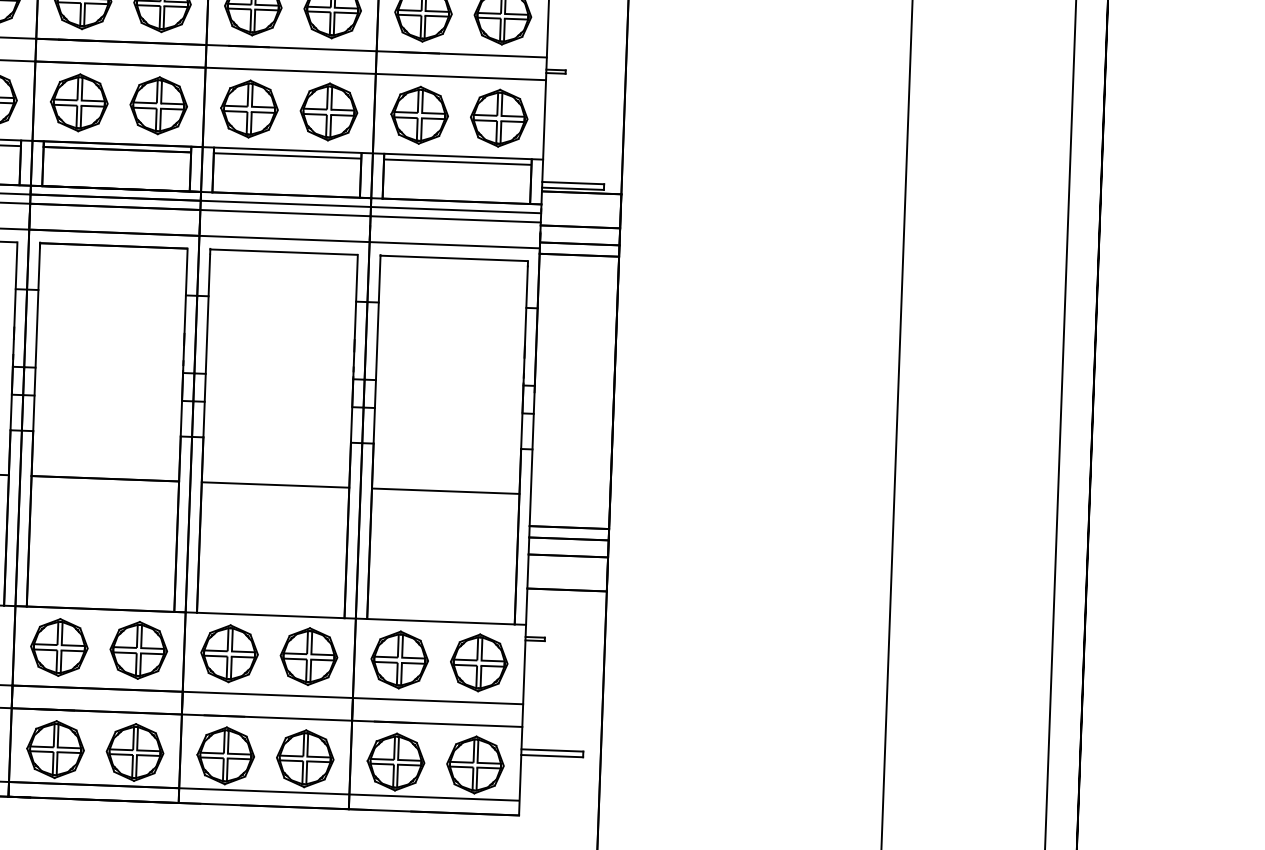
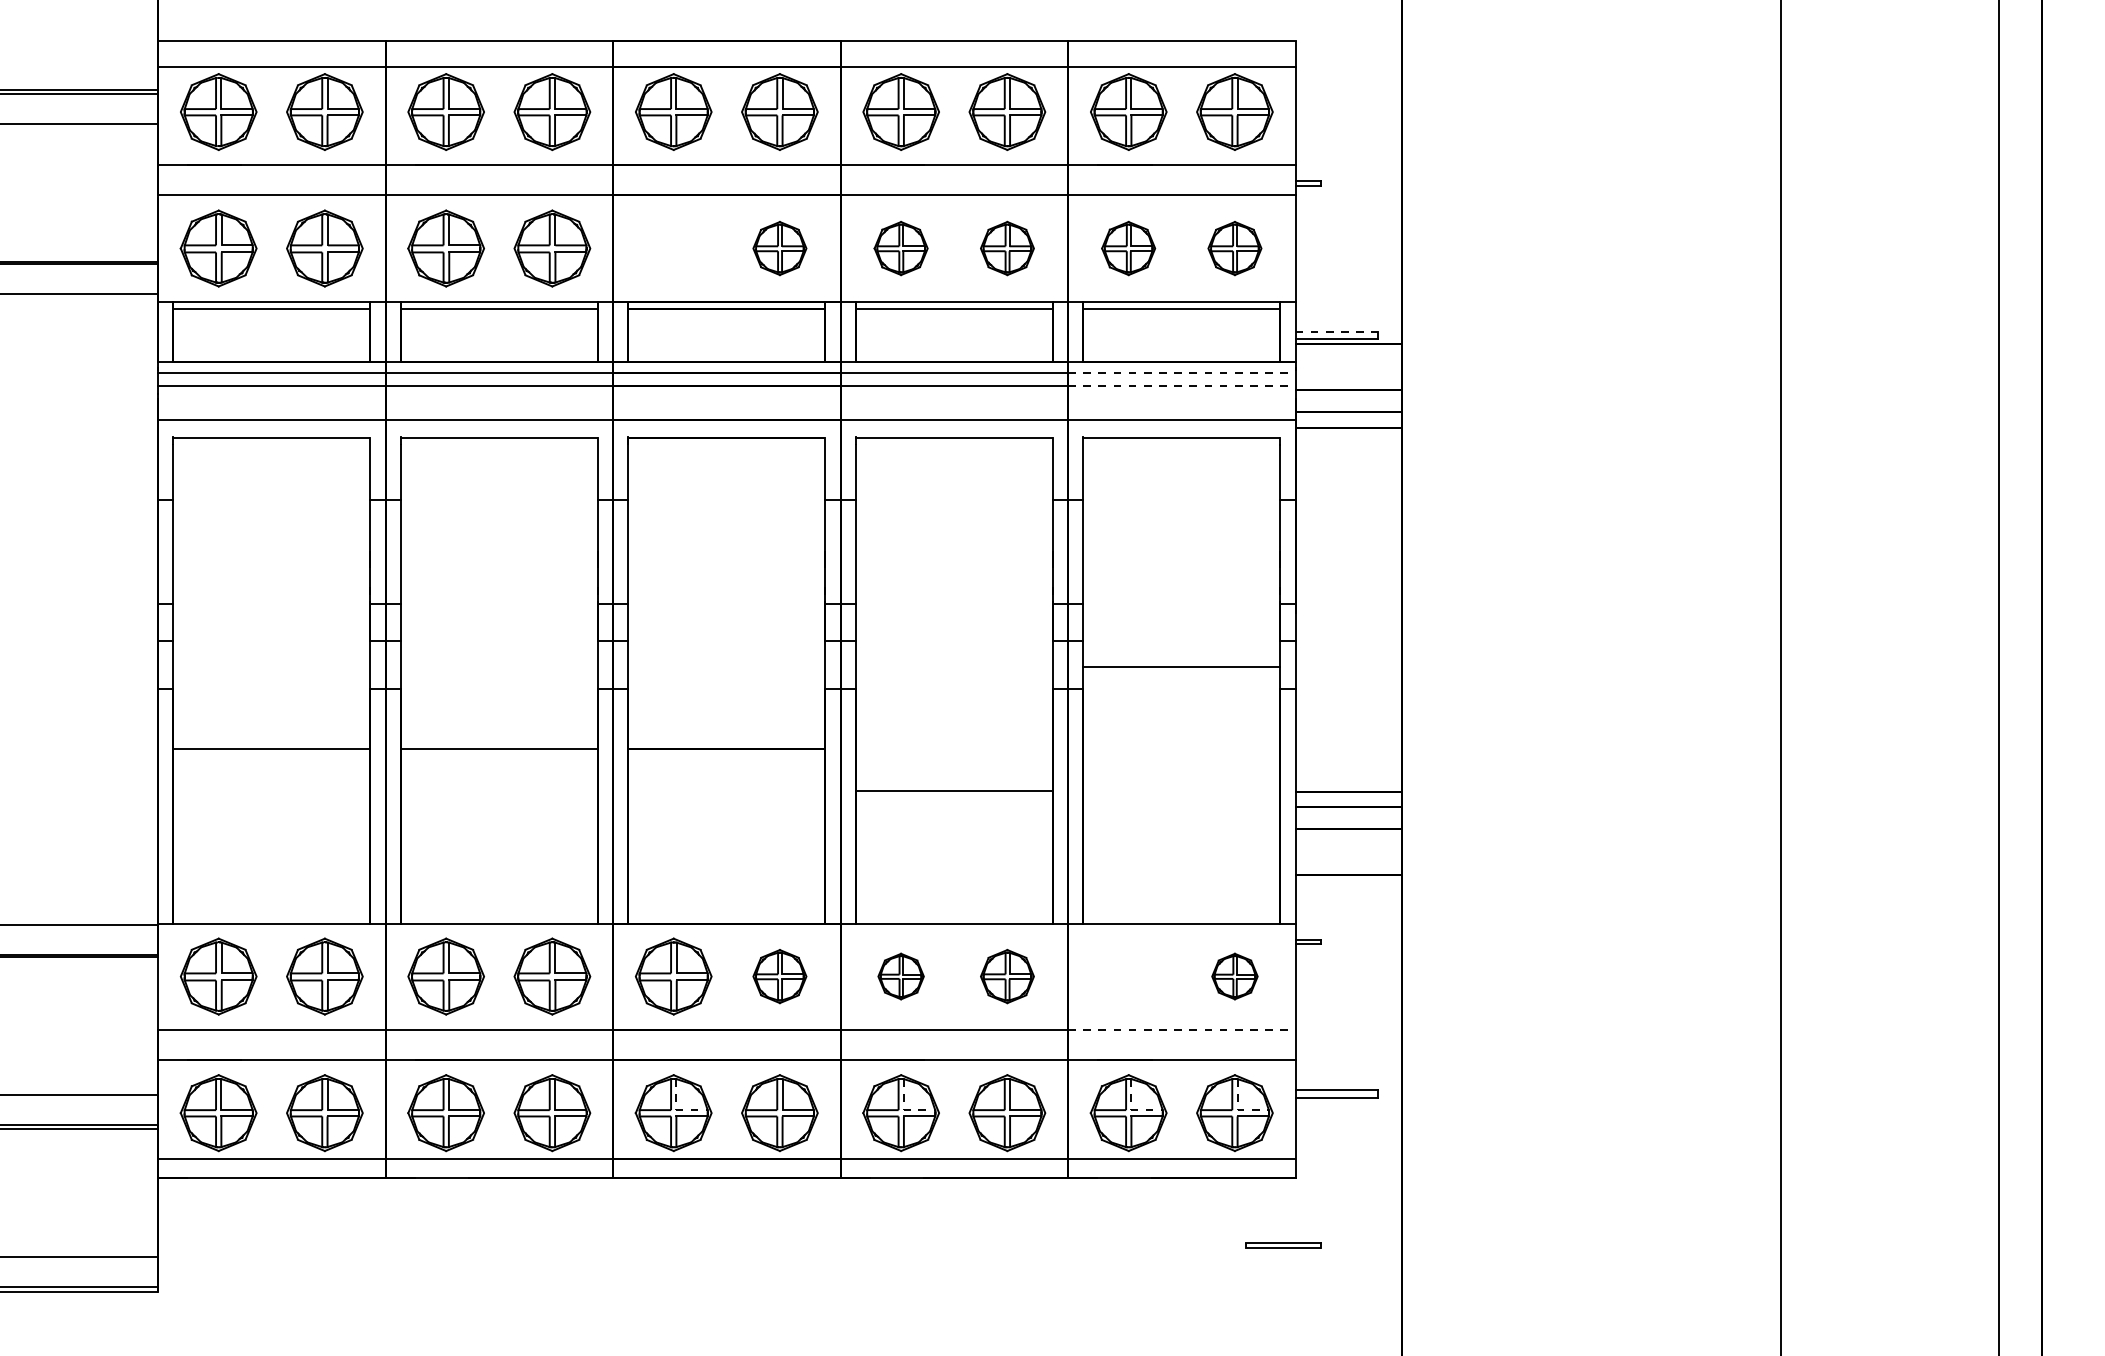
part: (79, 102) -> (673, 248), removed
part: (158, 105) -> (779, 248), size x0.7
part: (249, 109) -> (900, 248), size x0.7
part: (329, 111) -> (1007, 248), size x0.7
part: (419, 115) -> (1128, 248), size x0.7
part: (498, 118) -> (1234, 248), size x0.7
line: (573, 183) -> (1337, 331), solid -> dashed
line: (455, 210) -> (1181, 373), solid -> dashed
line: (455, 219) -> (1181, 385), solid -> dashed
line: (274, 485) -> (953, 791), moved
line: (445, 491) -> (1181, 667), moved
part: (138, 650) -> (779, 976), size x0.7
part: (229, 653) -> (900, 976), size x0.6
part: (309, 656) -> (1007, 976), size x0.7
part: (399, 659) -> (1128, 976), removed
part: (478, 662) -> (1234, 976), size x0.6
line: (437, 700) -> (1181, 1029), solid -> dashed
line: (57, 747) -> (676, 1110), solid -> dashed
line: (227, 753) -> (903, 1110), solid -> dashed
line: (398, 760) -> (1131, 1110), solid -> dashed
line: (477, 763) -> (1237, 1110), solid -> dashed

